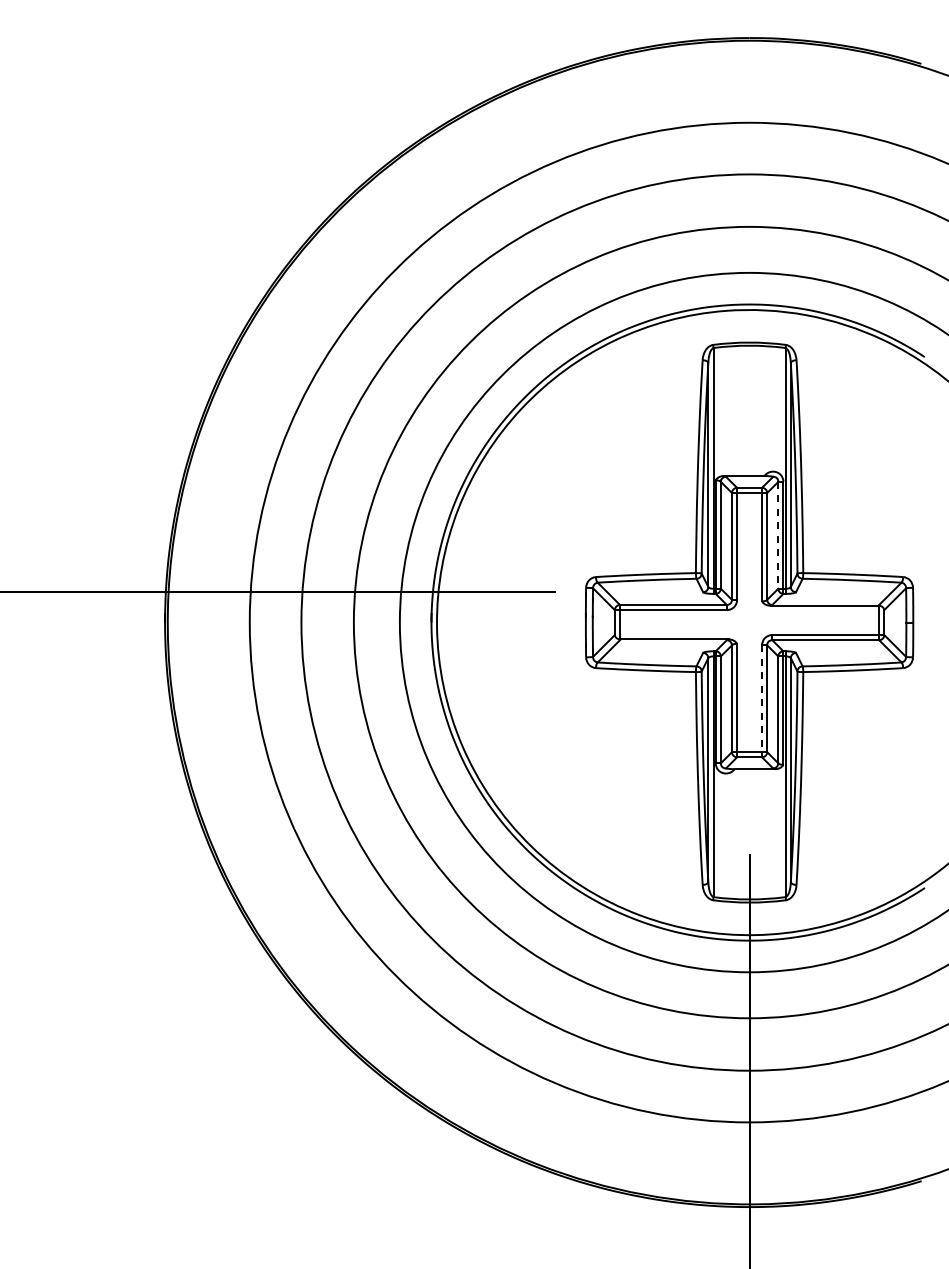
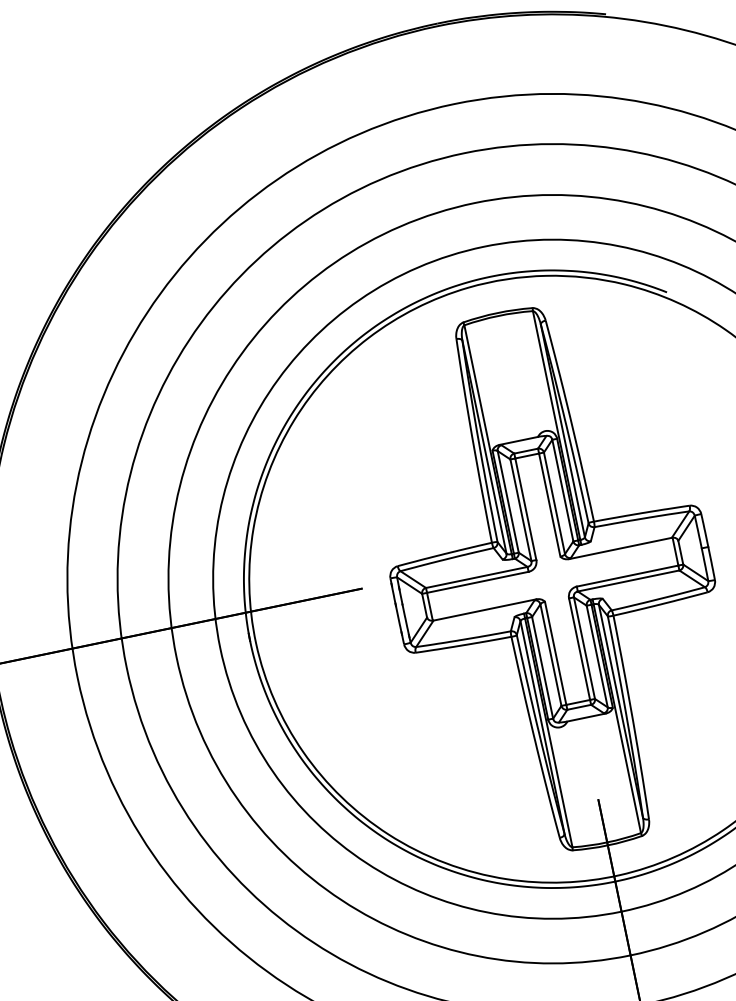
line: (778, 535) -> (563, 490), dashed -> solid
line: (762, 699) -> (580, 649), dashed -> solid

